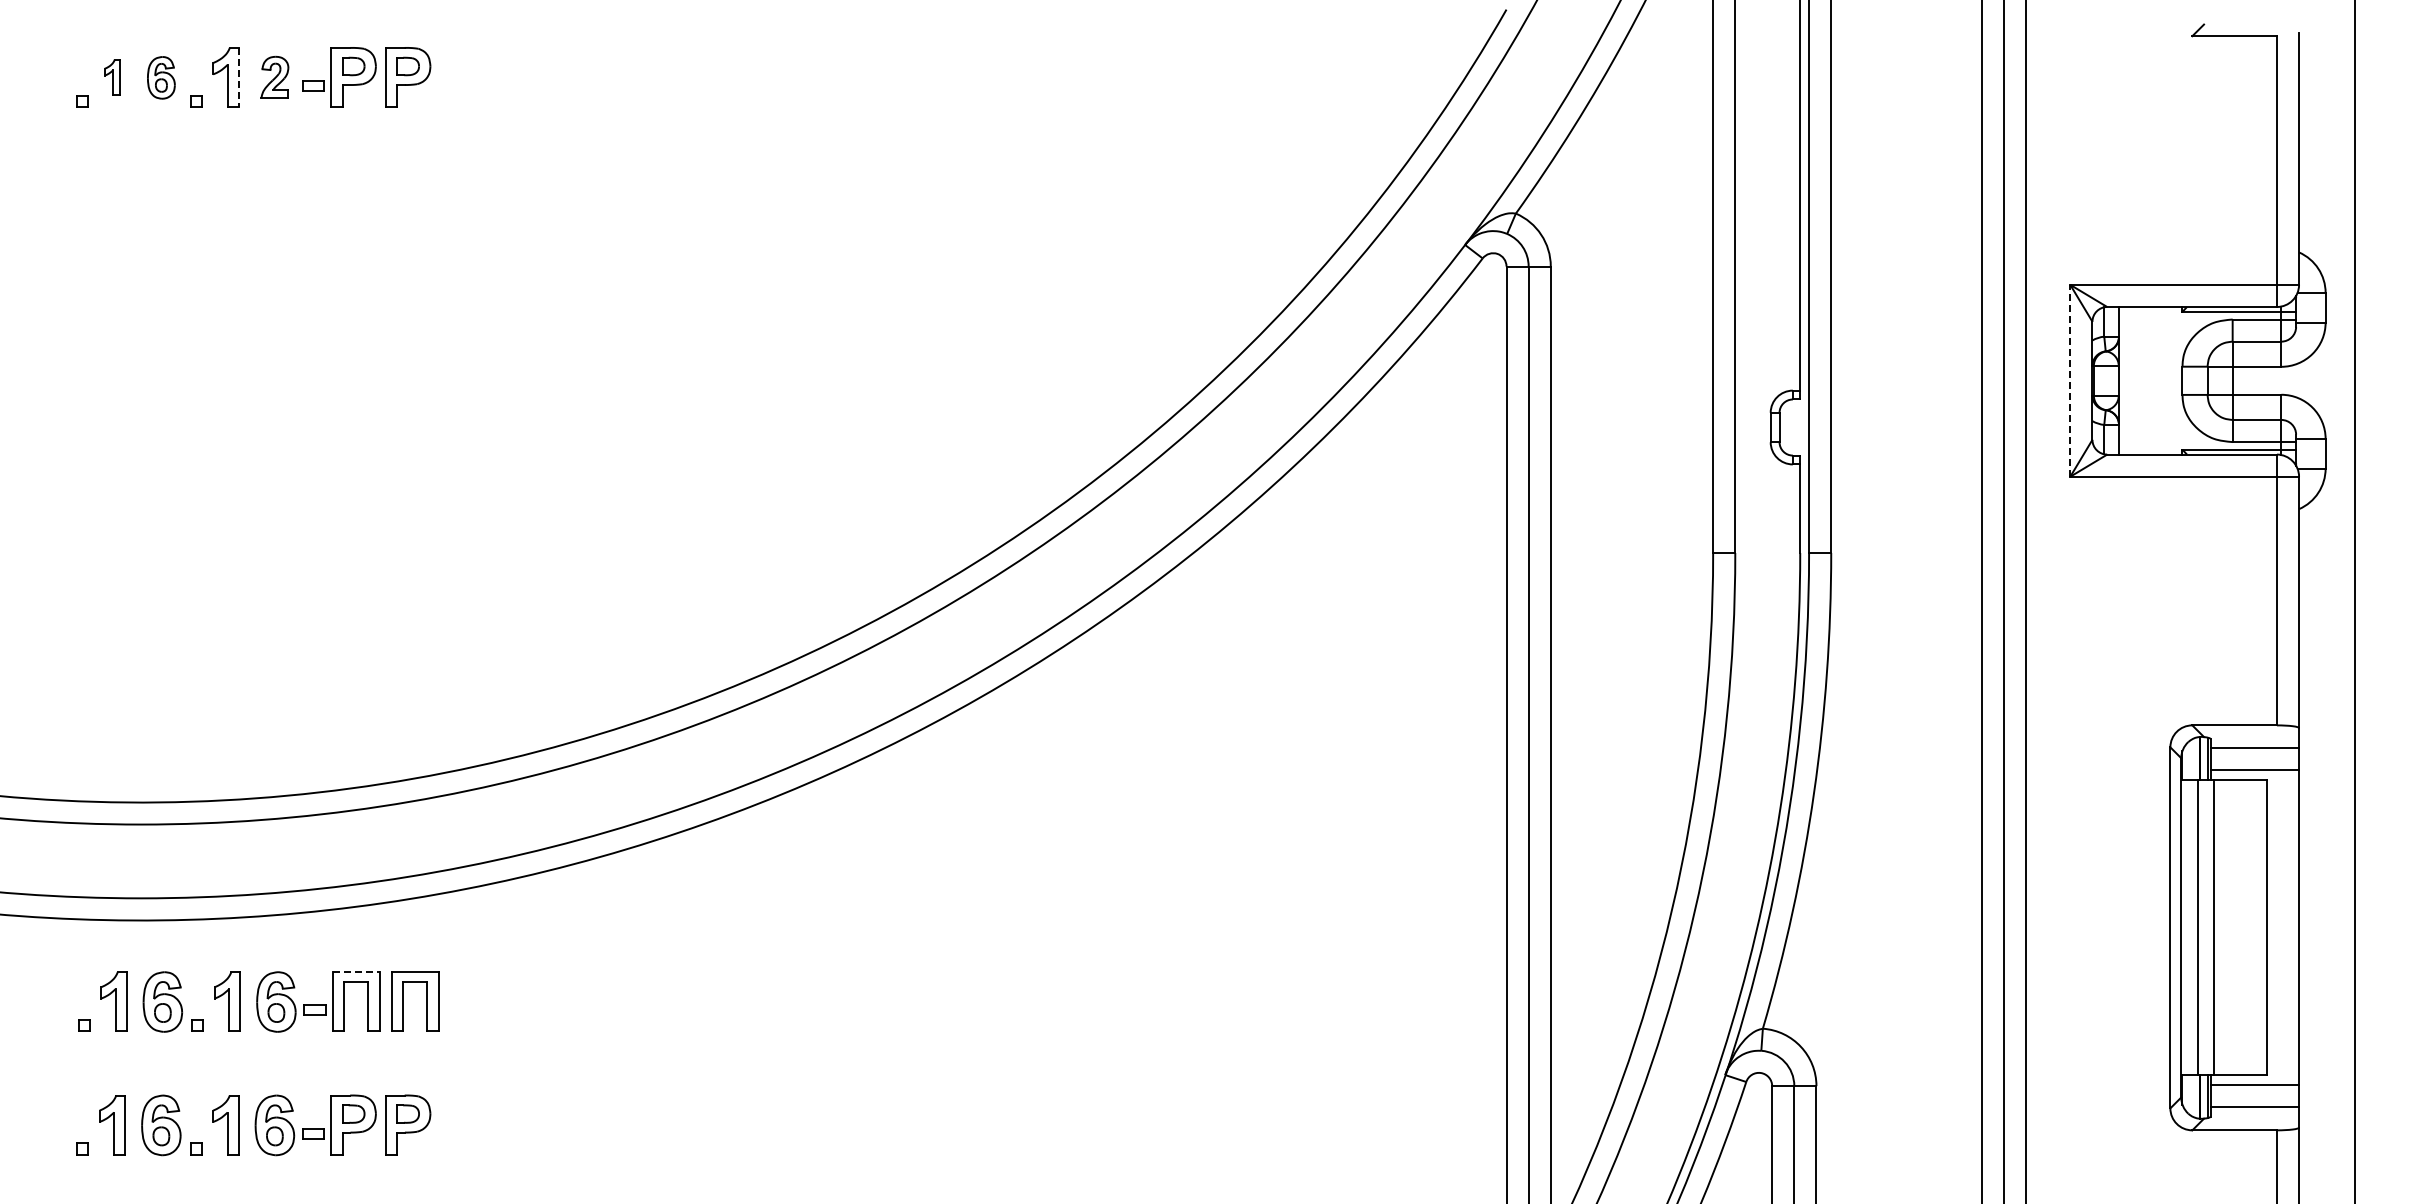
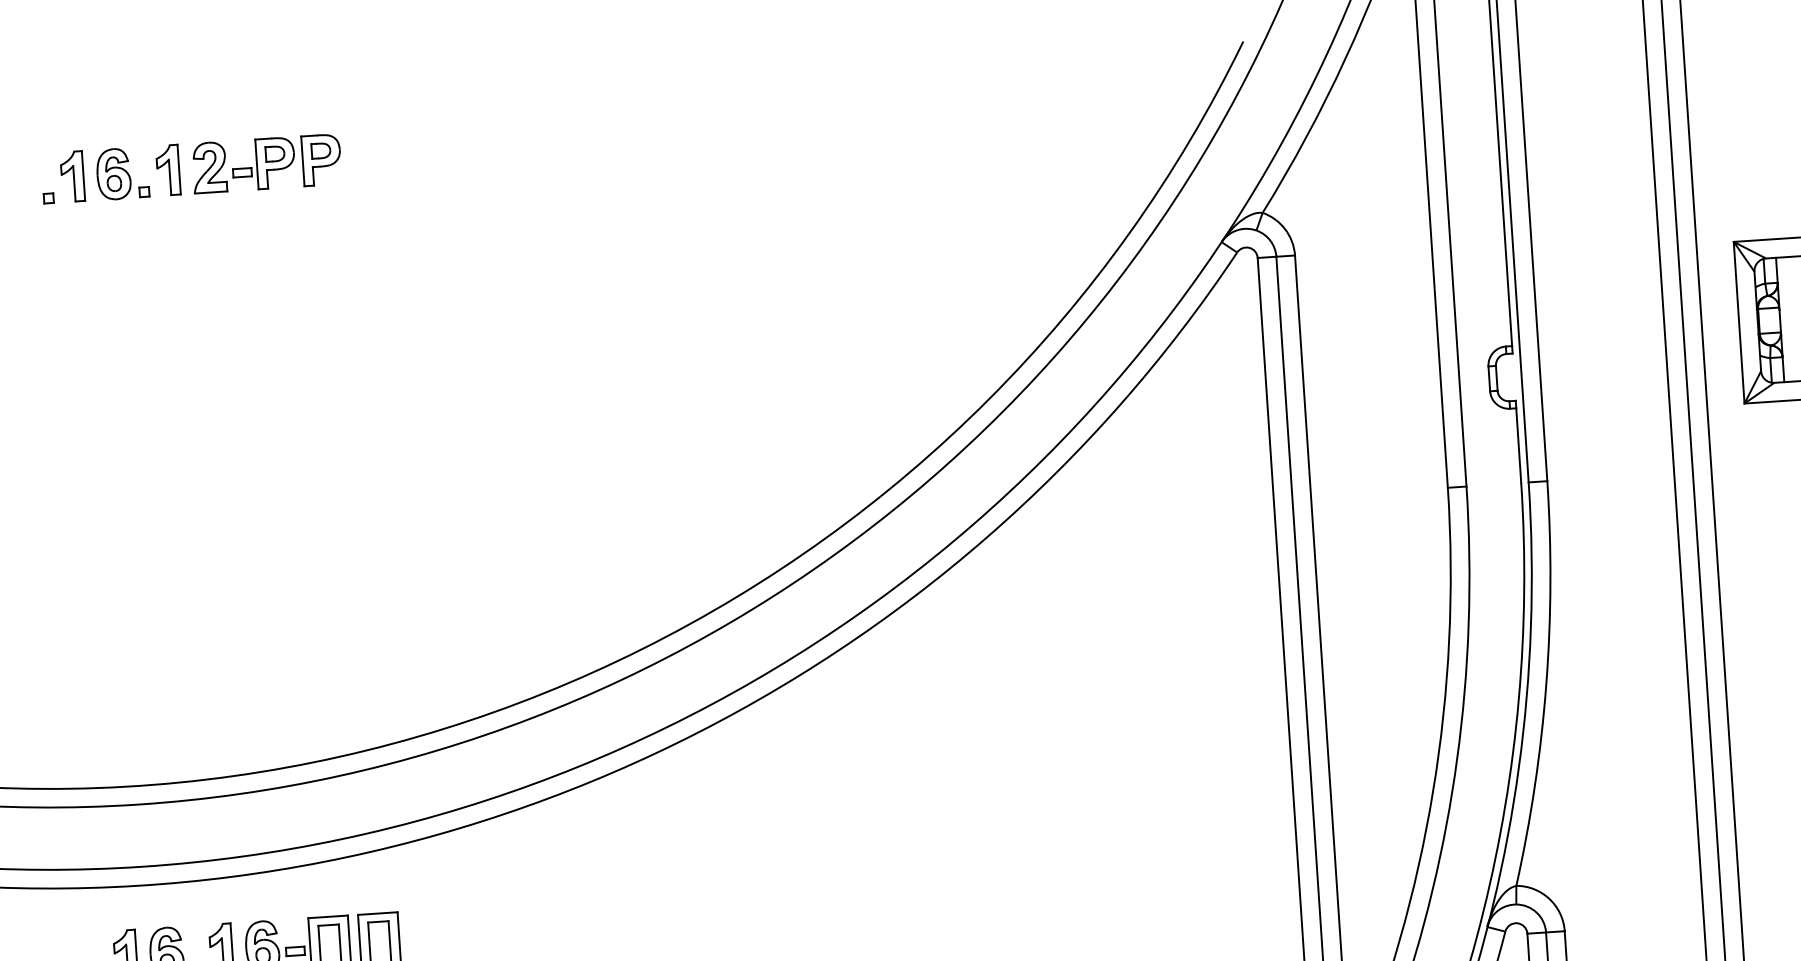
part: (112, 77) -> (72, 176), size x1.67
part: (161, 77) -> (113, 174), size x1.43
line: (238, 77) -> (178, 169), dashed -> solid
part: (274, 77) -> (209, 167), size x1.43
line: (2070, 380) -> (1739, 322), dashed -> solid
line: (356, 972) -> (328, 917), dashed -> solid

